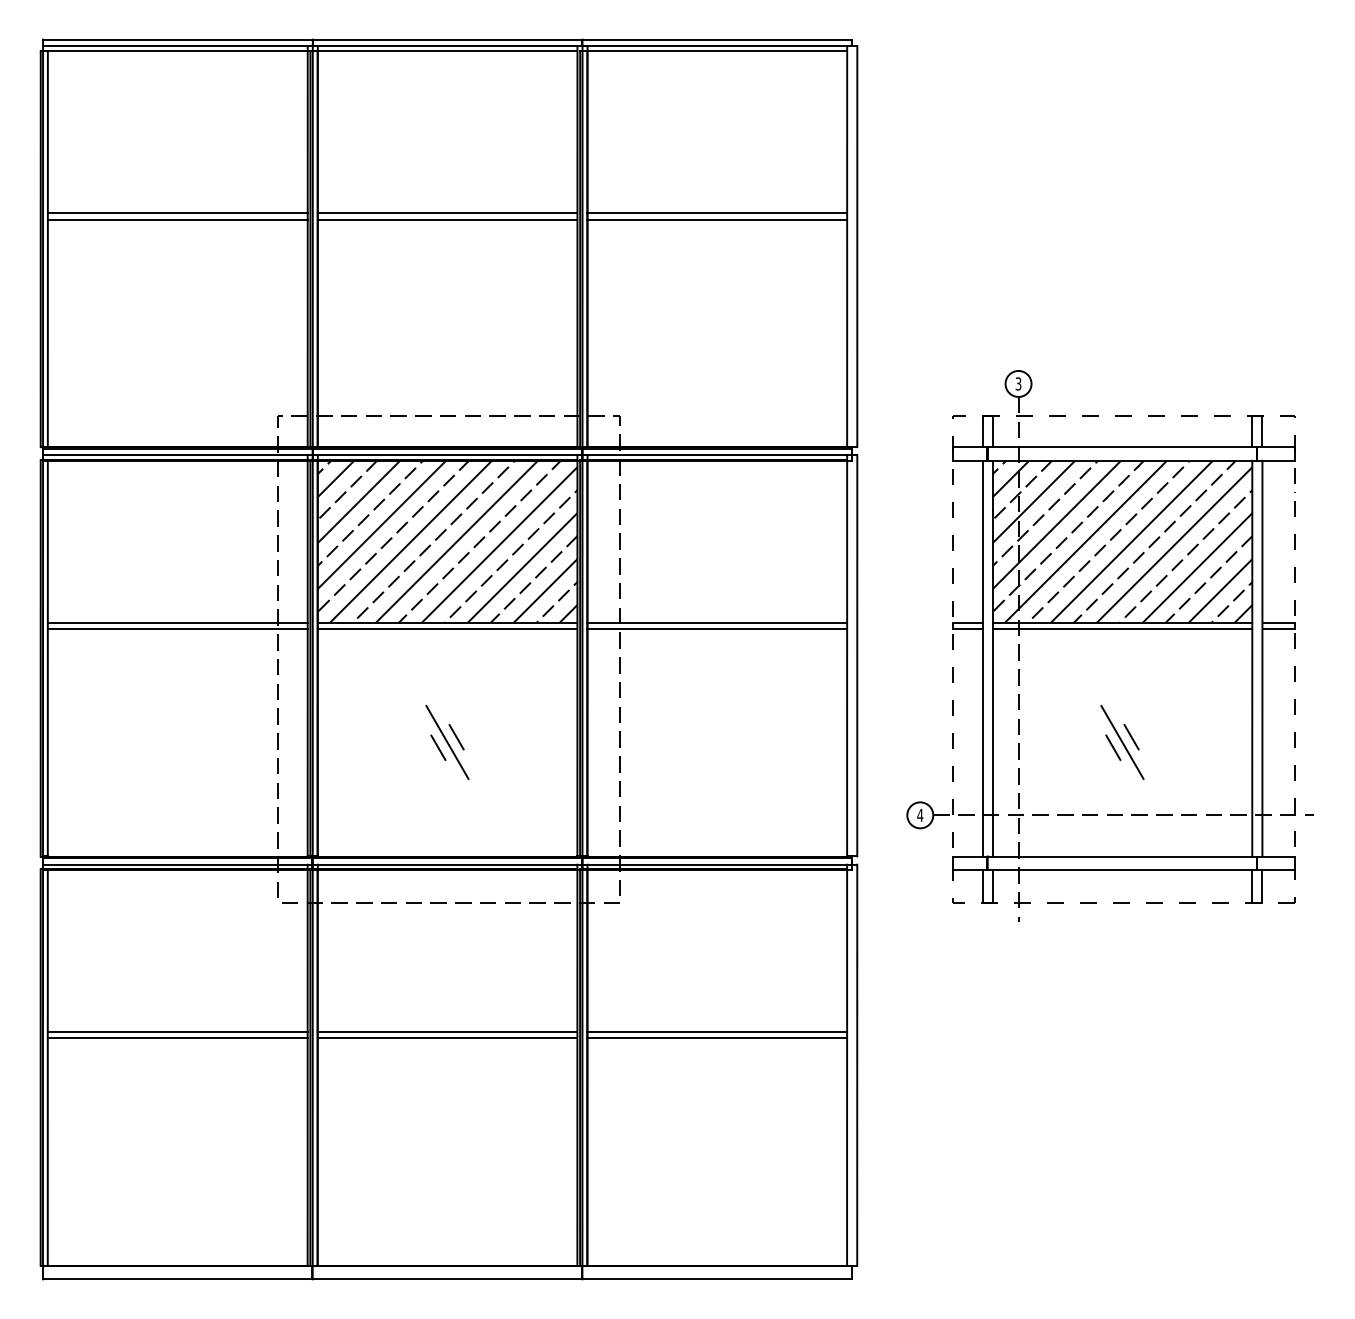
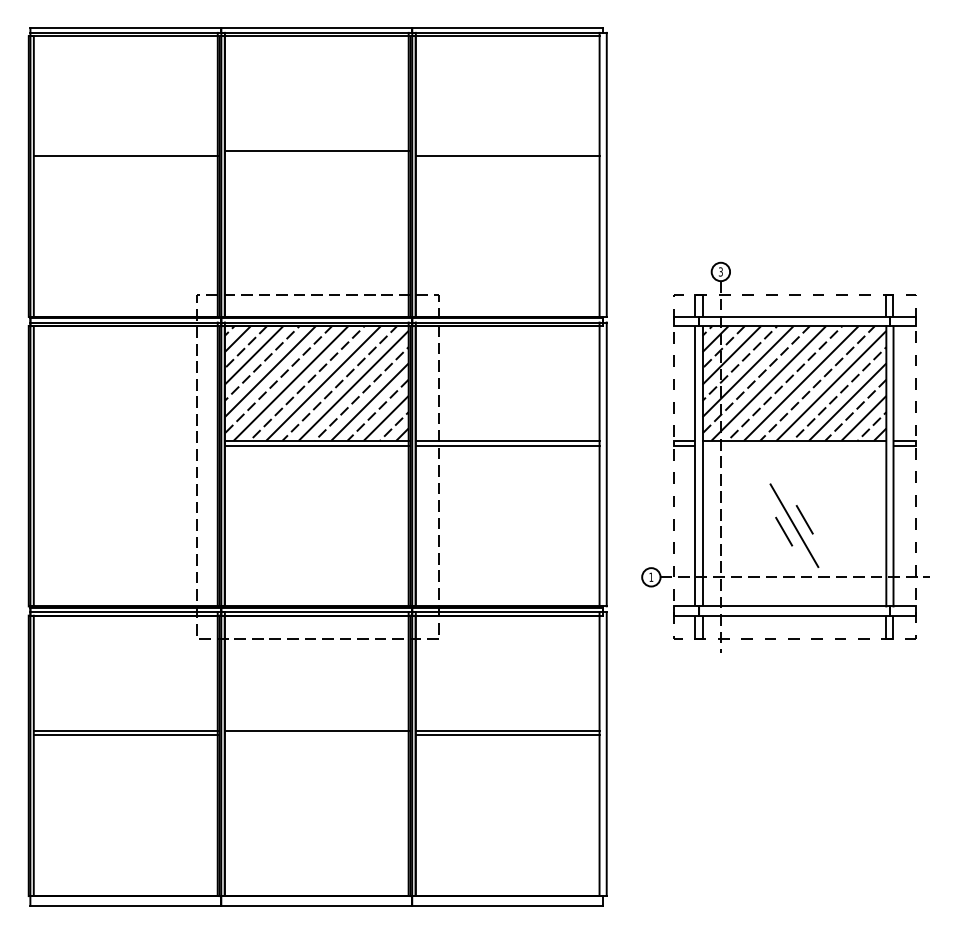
line: (177, 213) -> (125, 151), removed
line: (717, 213) -> (507, 151), removed
line: (447, 219) -> (316, 155), removed
line: (177, 622) -> (125, 440), removed
line: (177, 629) -> (125, 445), removed
line: (1122, 629) -> (794, 445), removed
part: (447, 742) -> (316, 525), removed
part: (1122, 742) -> (794, 525), size x1.6
text: (920, 814) -> (651, 576), 4 -> 1
line: (447, 1038) -> (316, 735), removed

